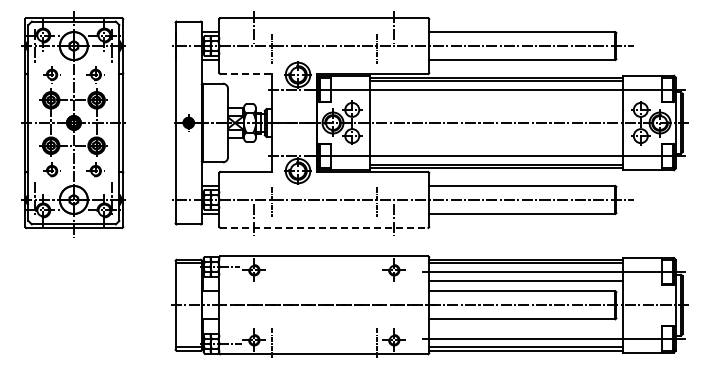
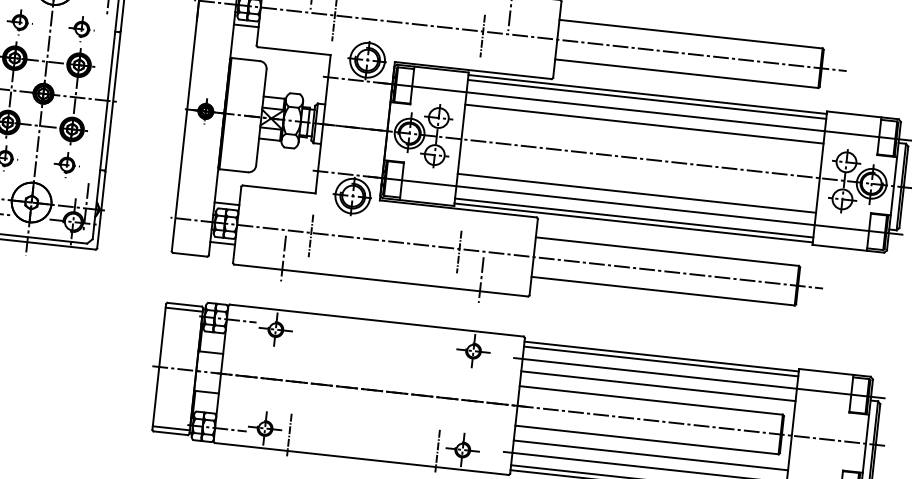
line: (246, 74) -> (294, 51), dashed -> solid
line: (496, 98) -> (644, 124), added
line: (496, 147) -> (636, 193), added
line: (324, 227) -> (381, 279), dashed -> solid
line: (526, 329) -> (651, 455), added

